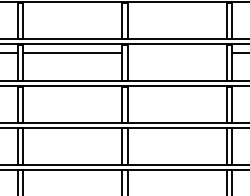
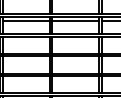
line: (177, 52) -> (75, 20), added

